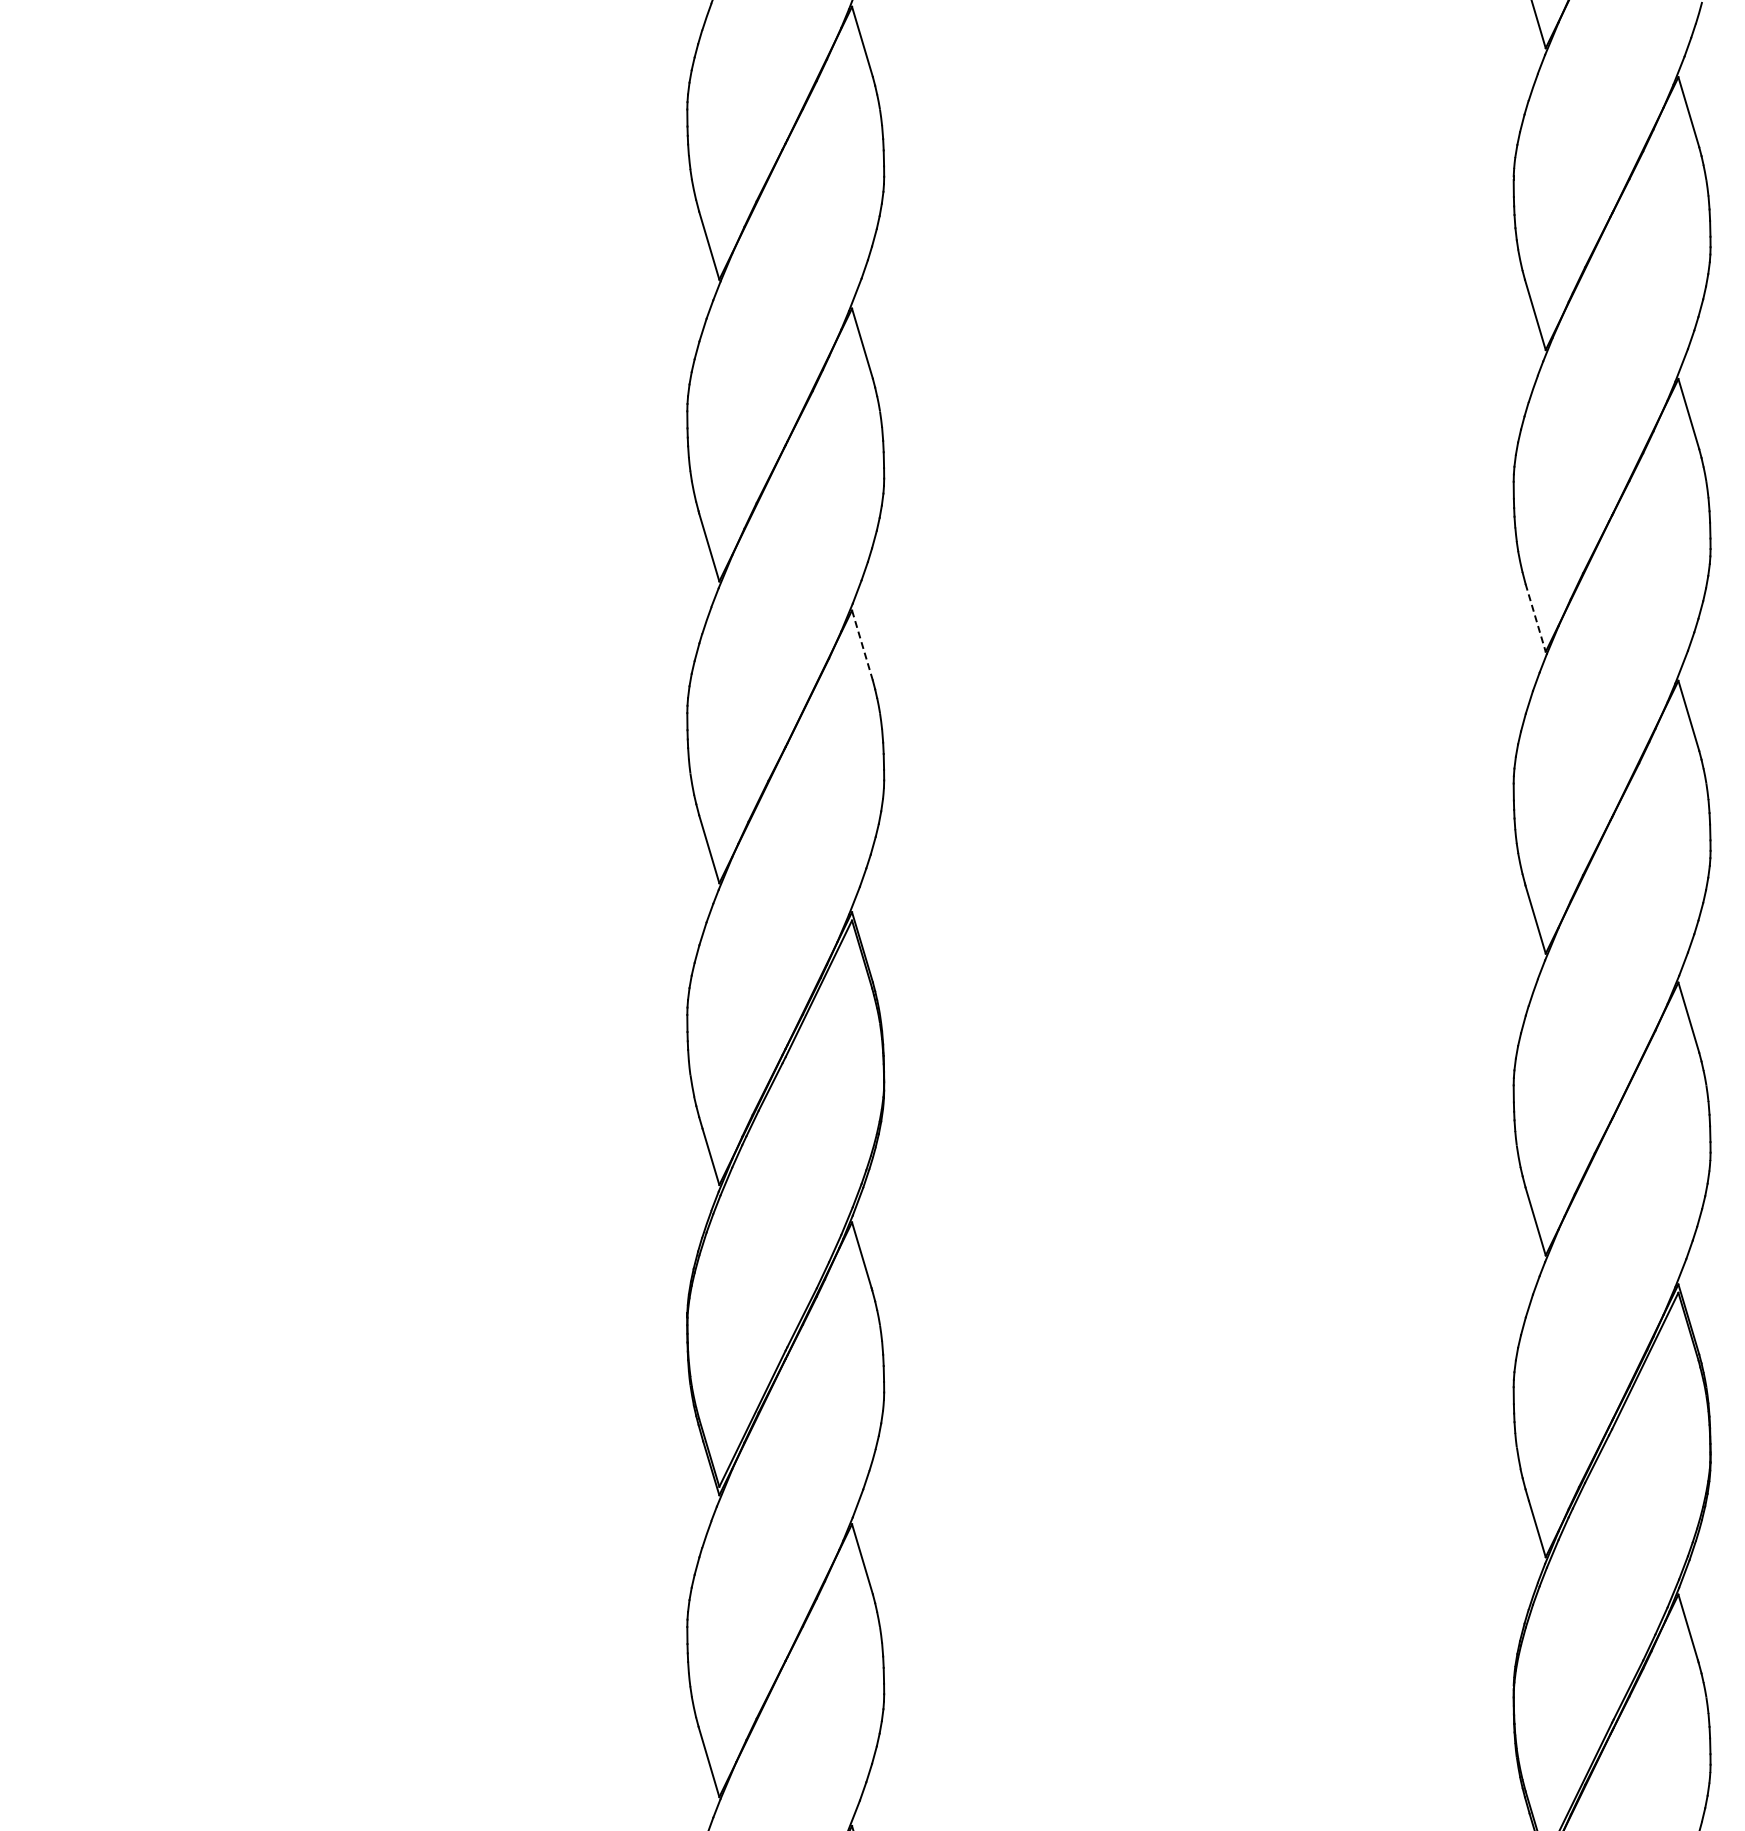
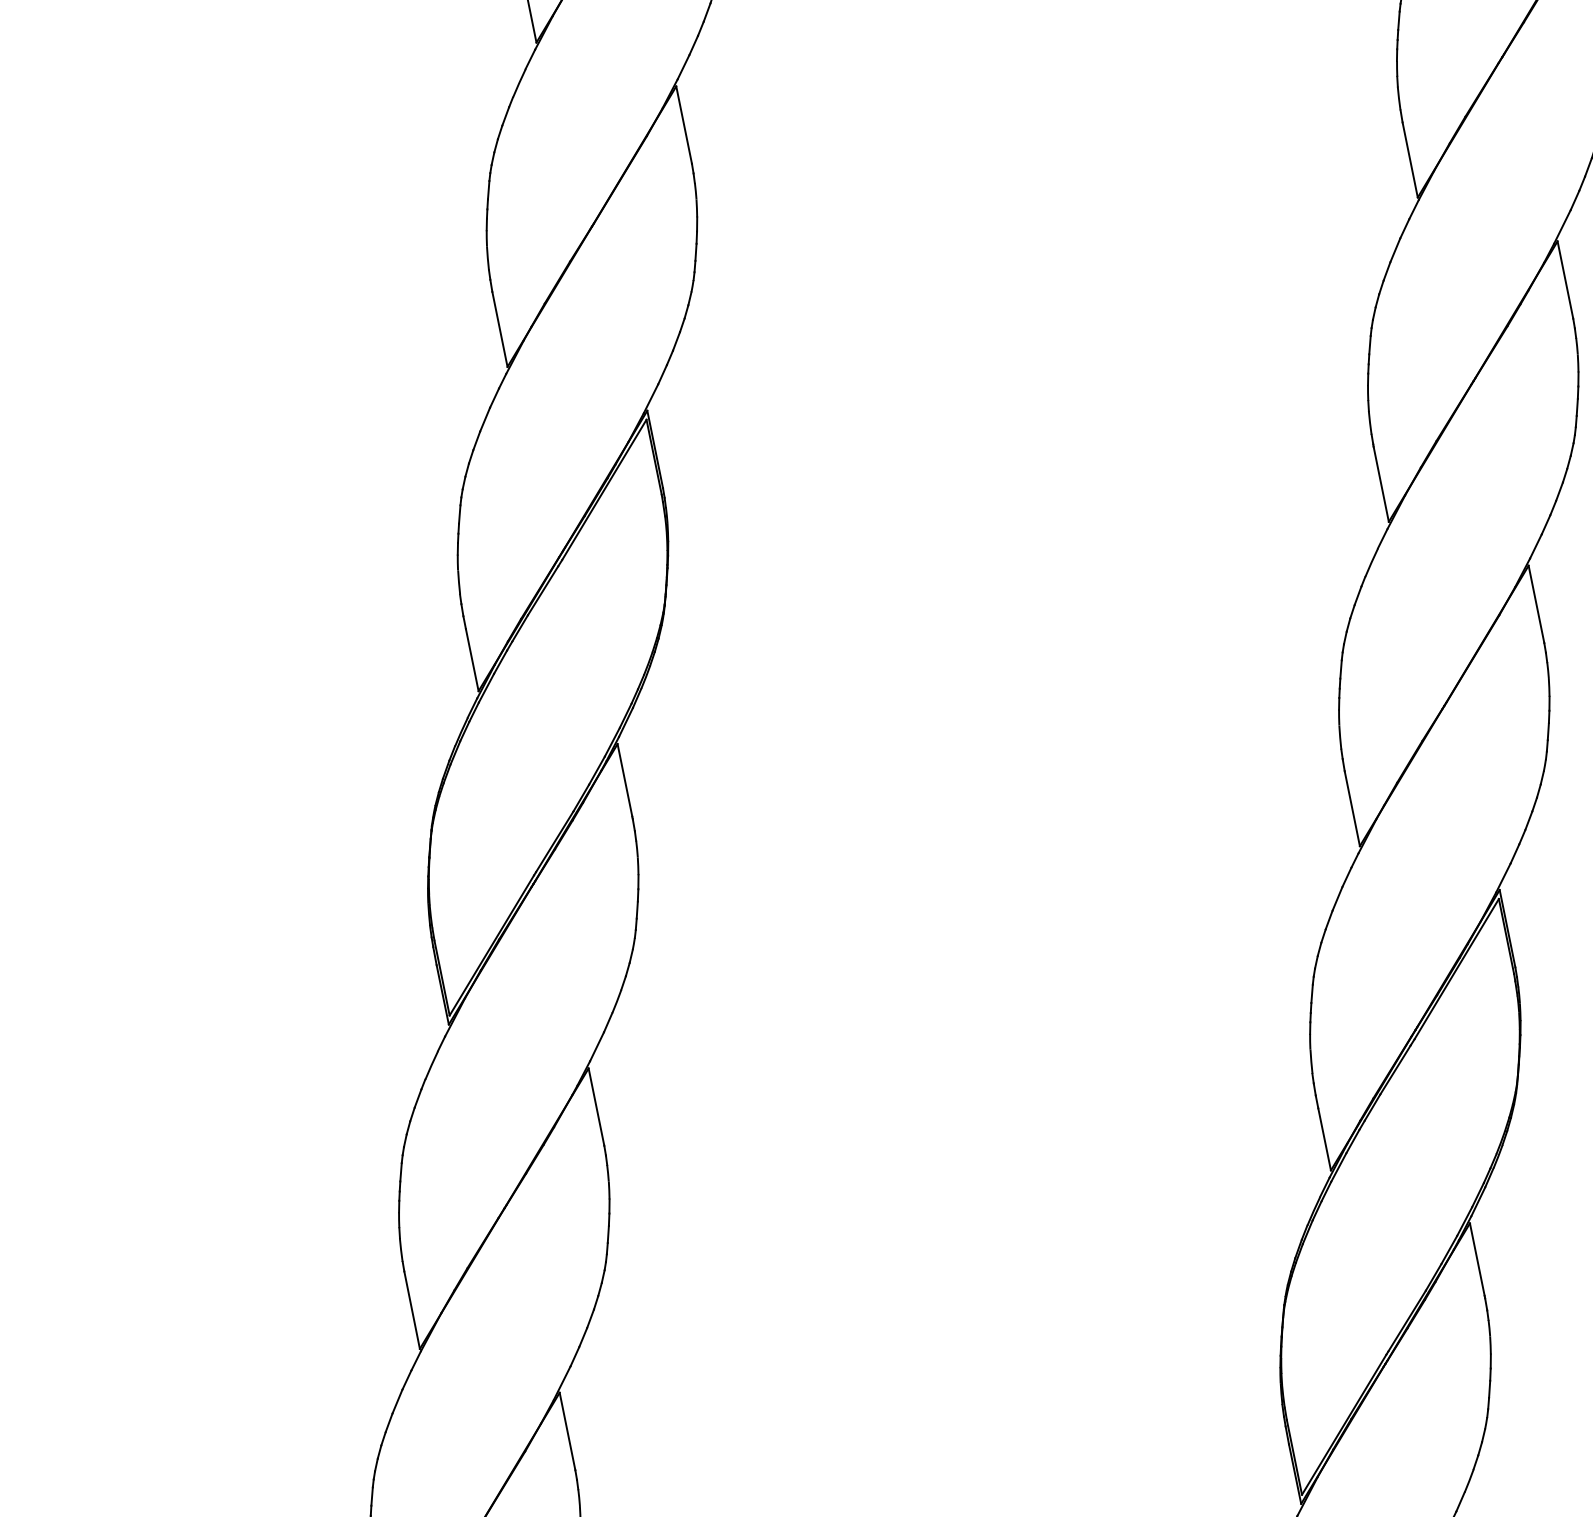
line: (1535, 618) -> (1409, 160), dashed -> solid
line: (862, 645) -> (684, 125), dashed -> solid

